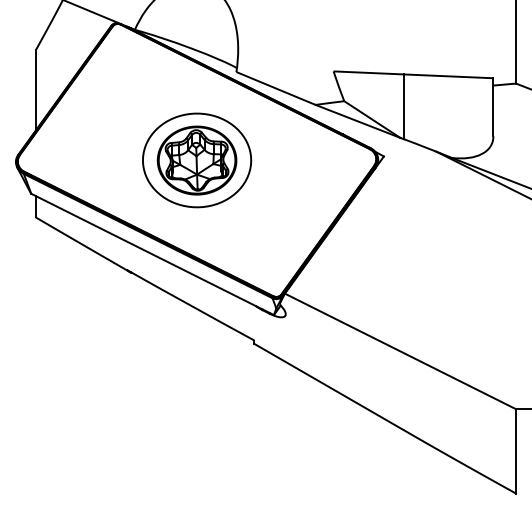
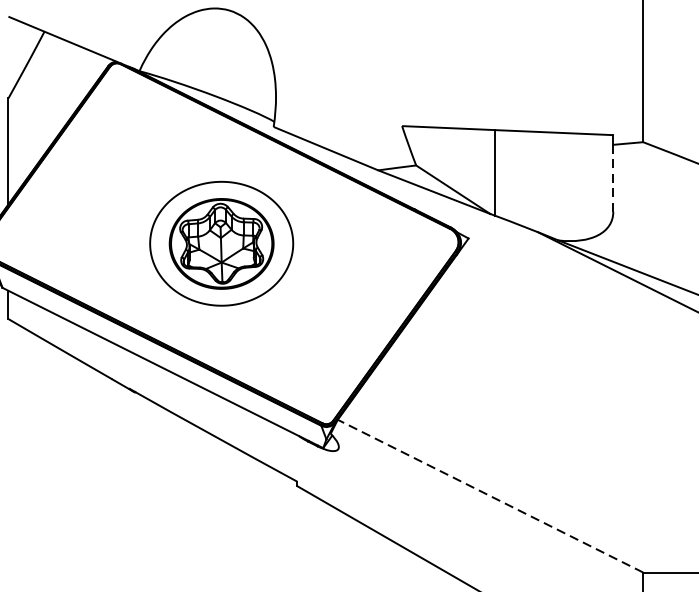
line: (493, 110) -> (613, 177), solid -> dashed
line: (400, 351) -> (490, 496), solid -> dashed

